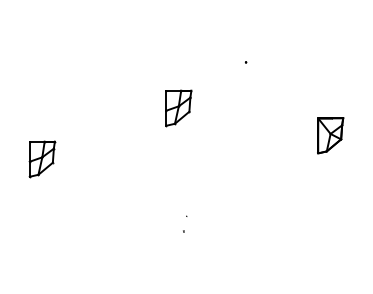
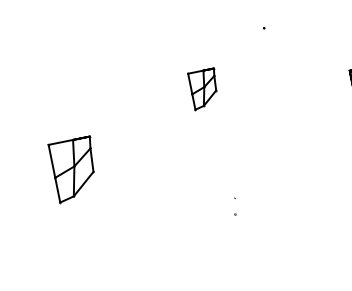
part: (42, 159) -> (75, 169), size x1.6

